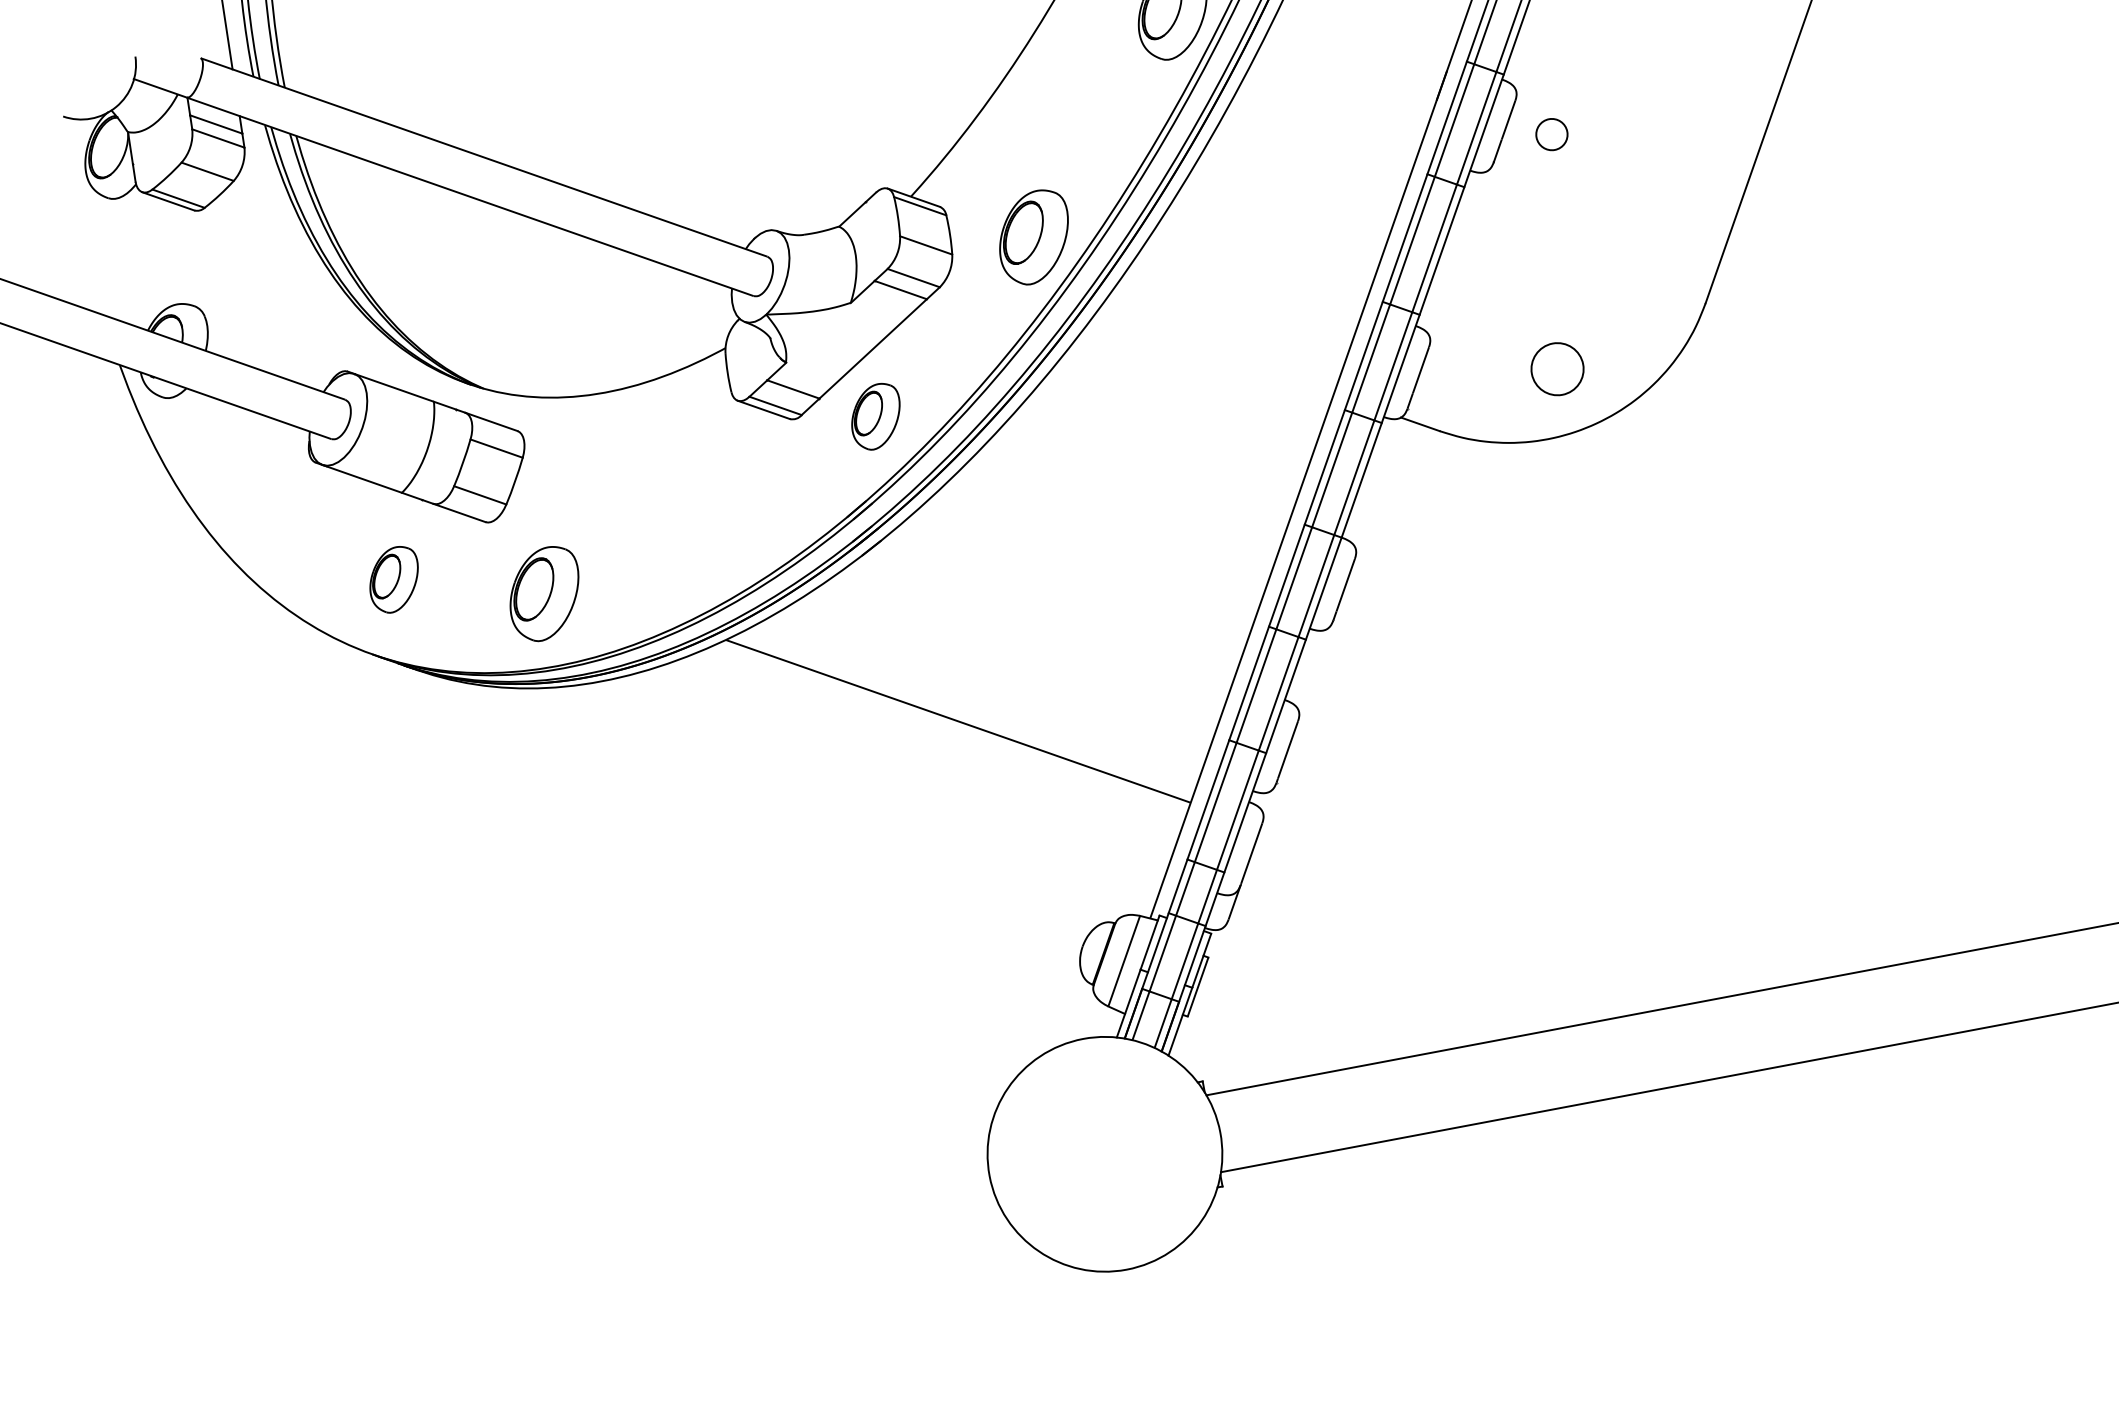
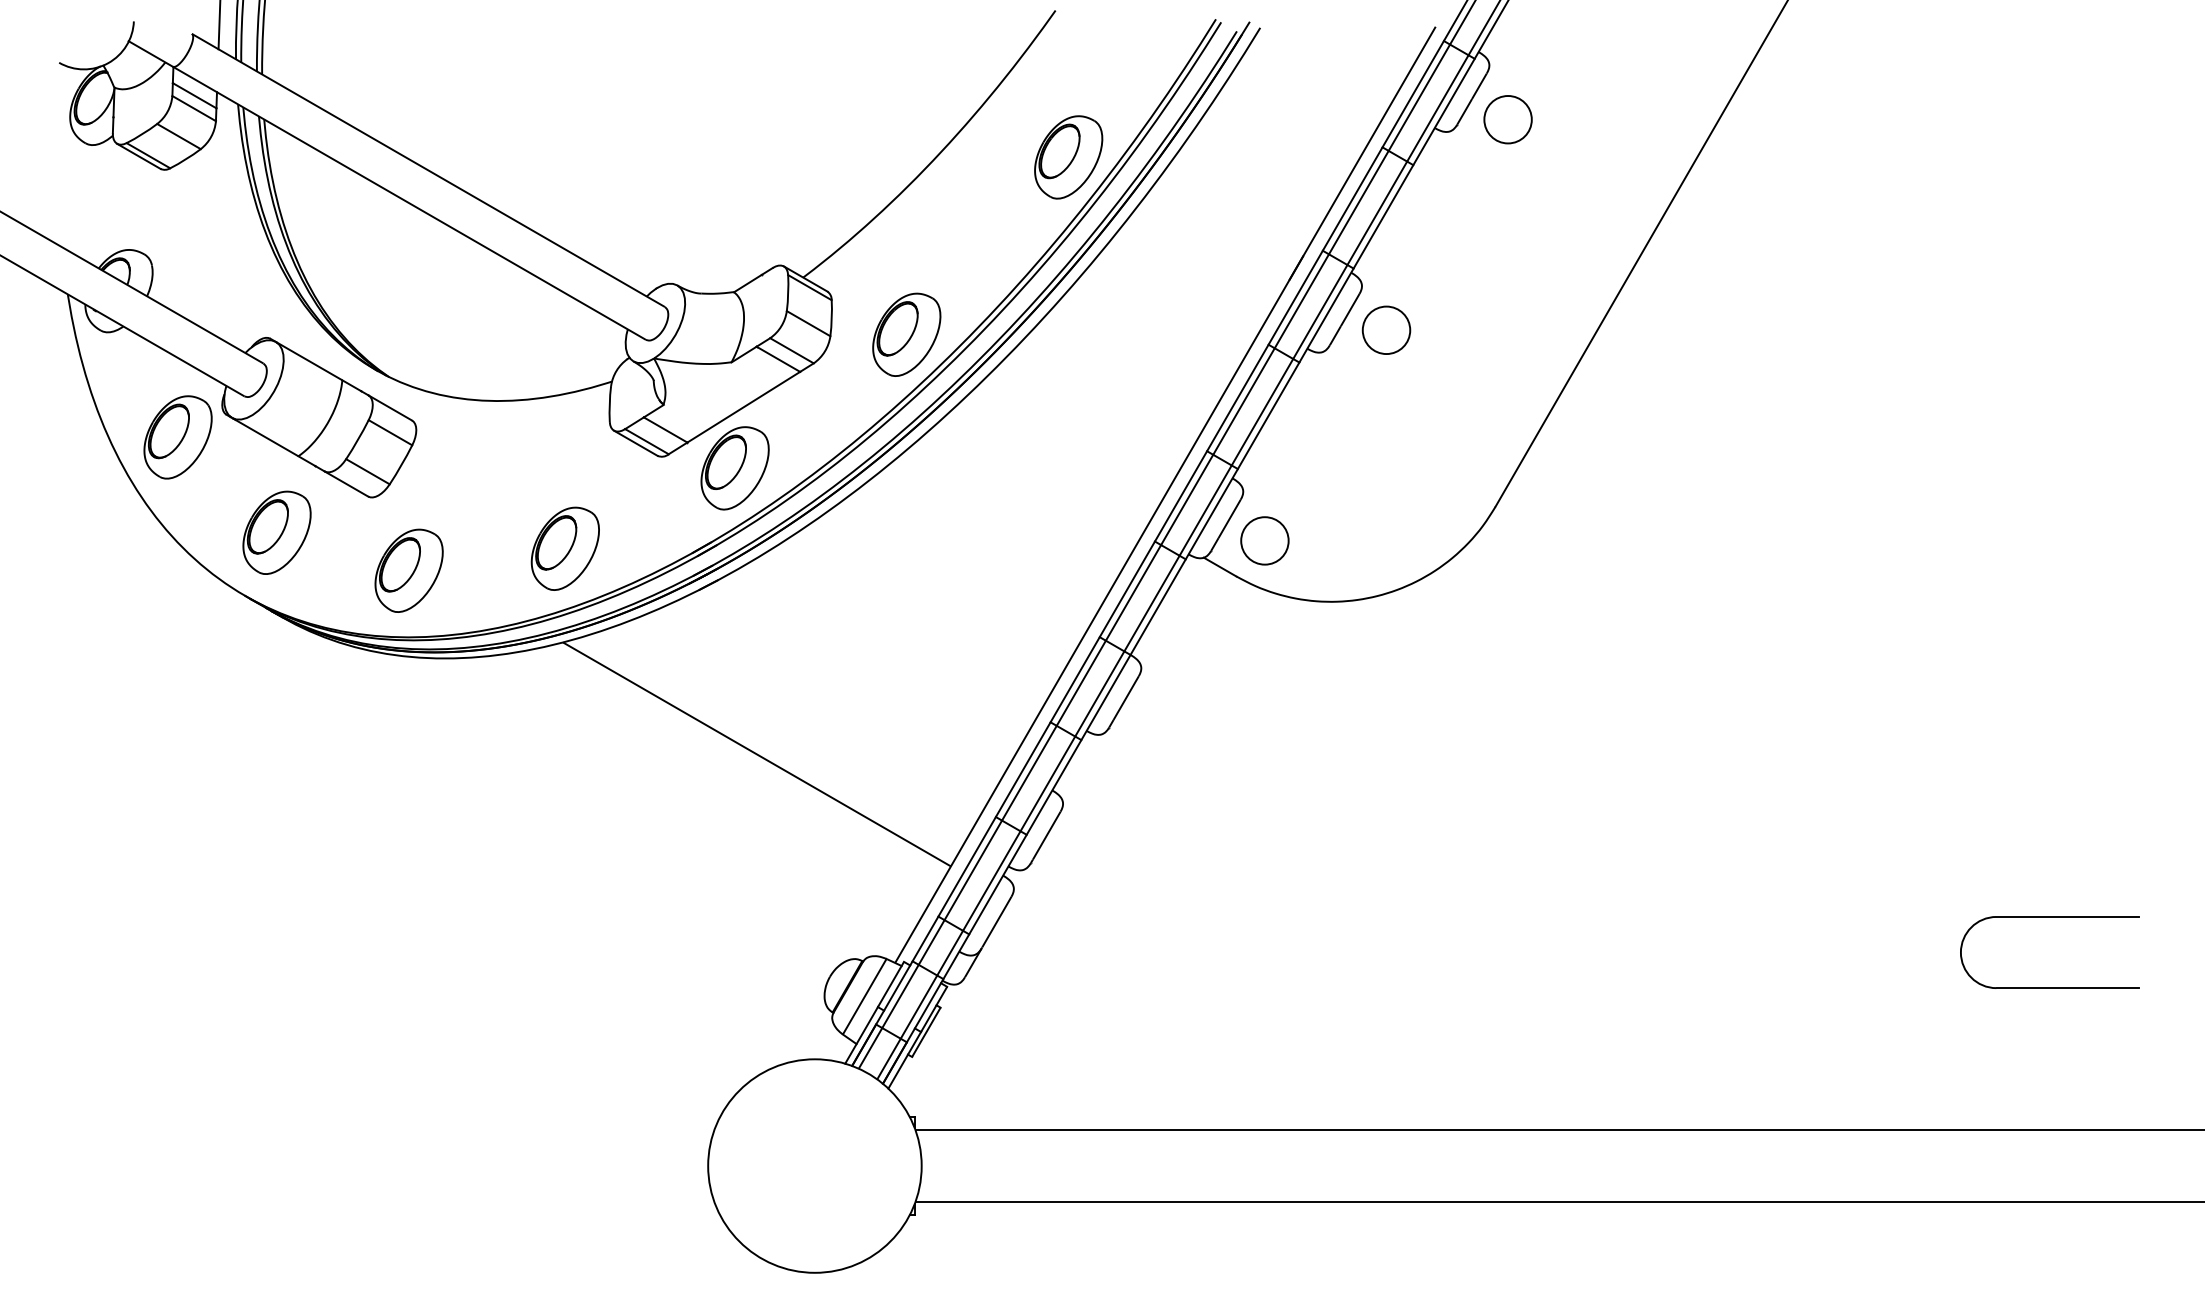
circle: (1551, 134) -> (1386, 330), size x1.67
circle: (1557, 368) -> (1264, 540), moved
part: (875, 417) -> (734, 468), size x1.43
part: (267, 497) -> (177, 437), added
part: (708, 538) -> (564, 548), added
part: (393, 579) -> (276, 532), size x1.43

